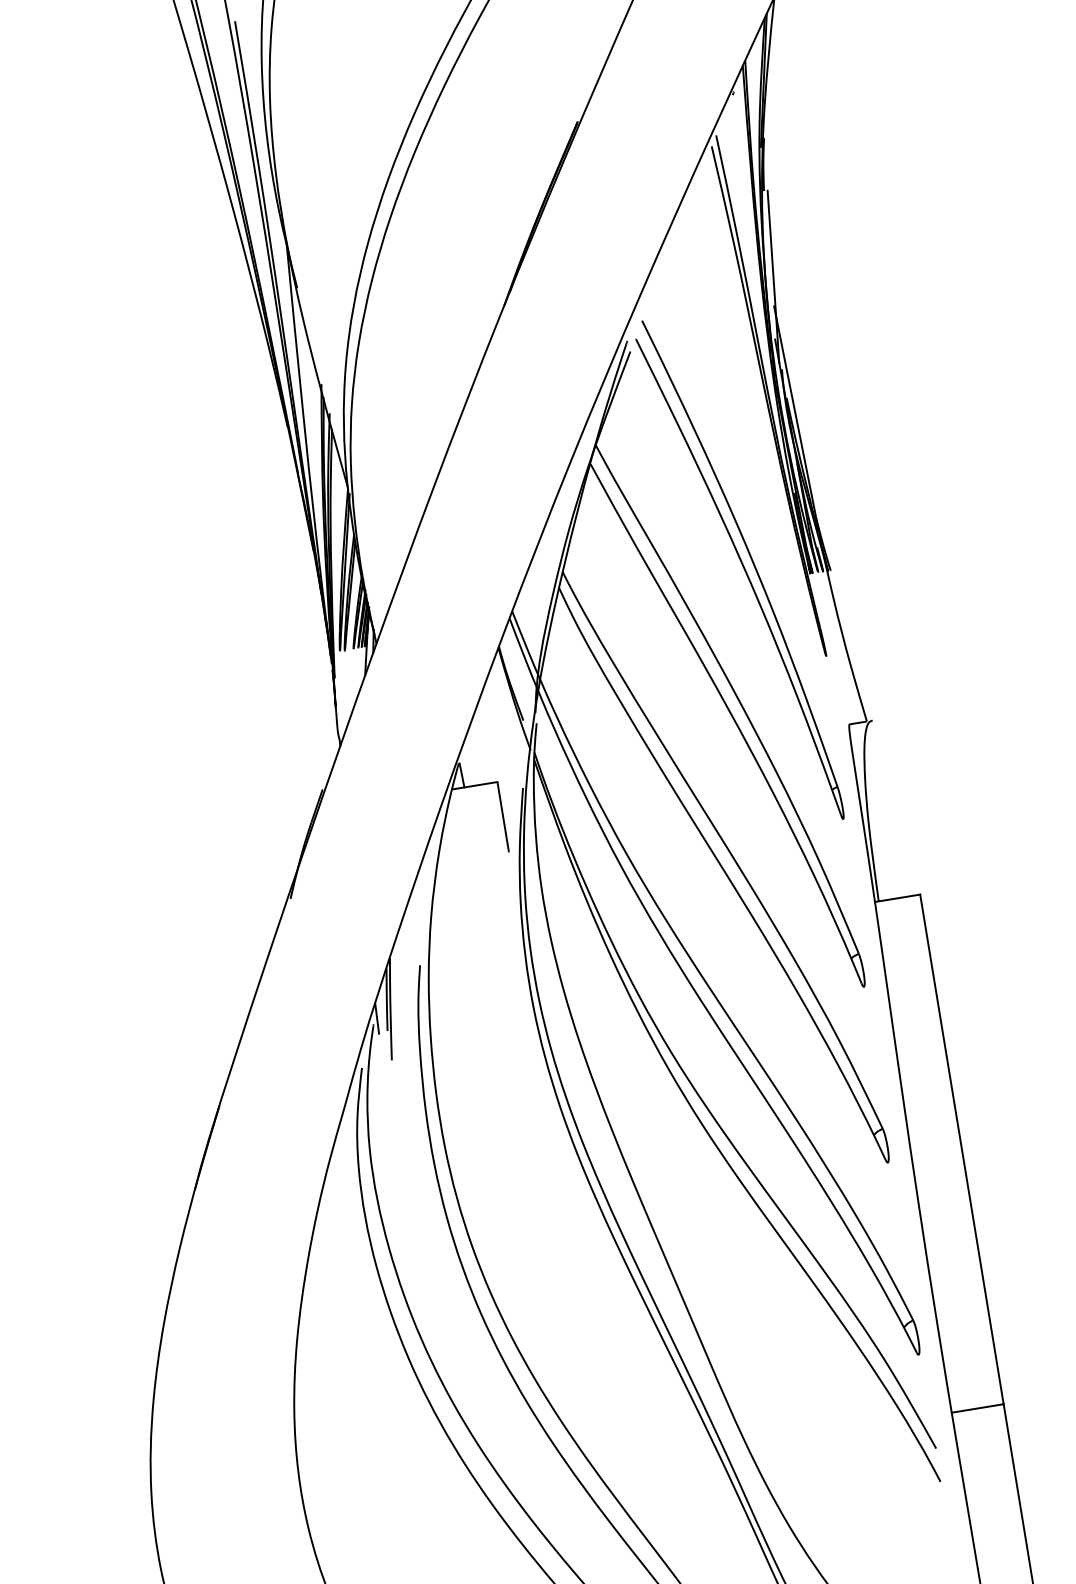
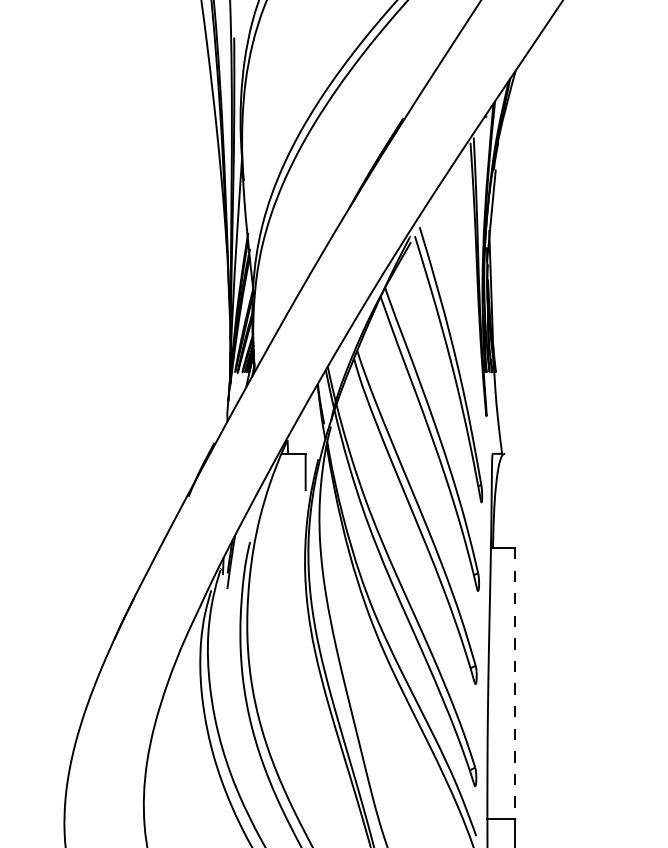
line: (962, 1149) -> (515, 683), solid -> dashed

